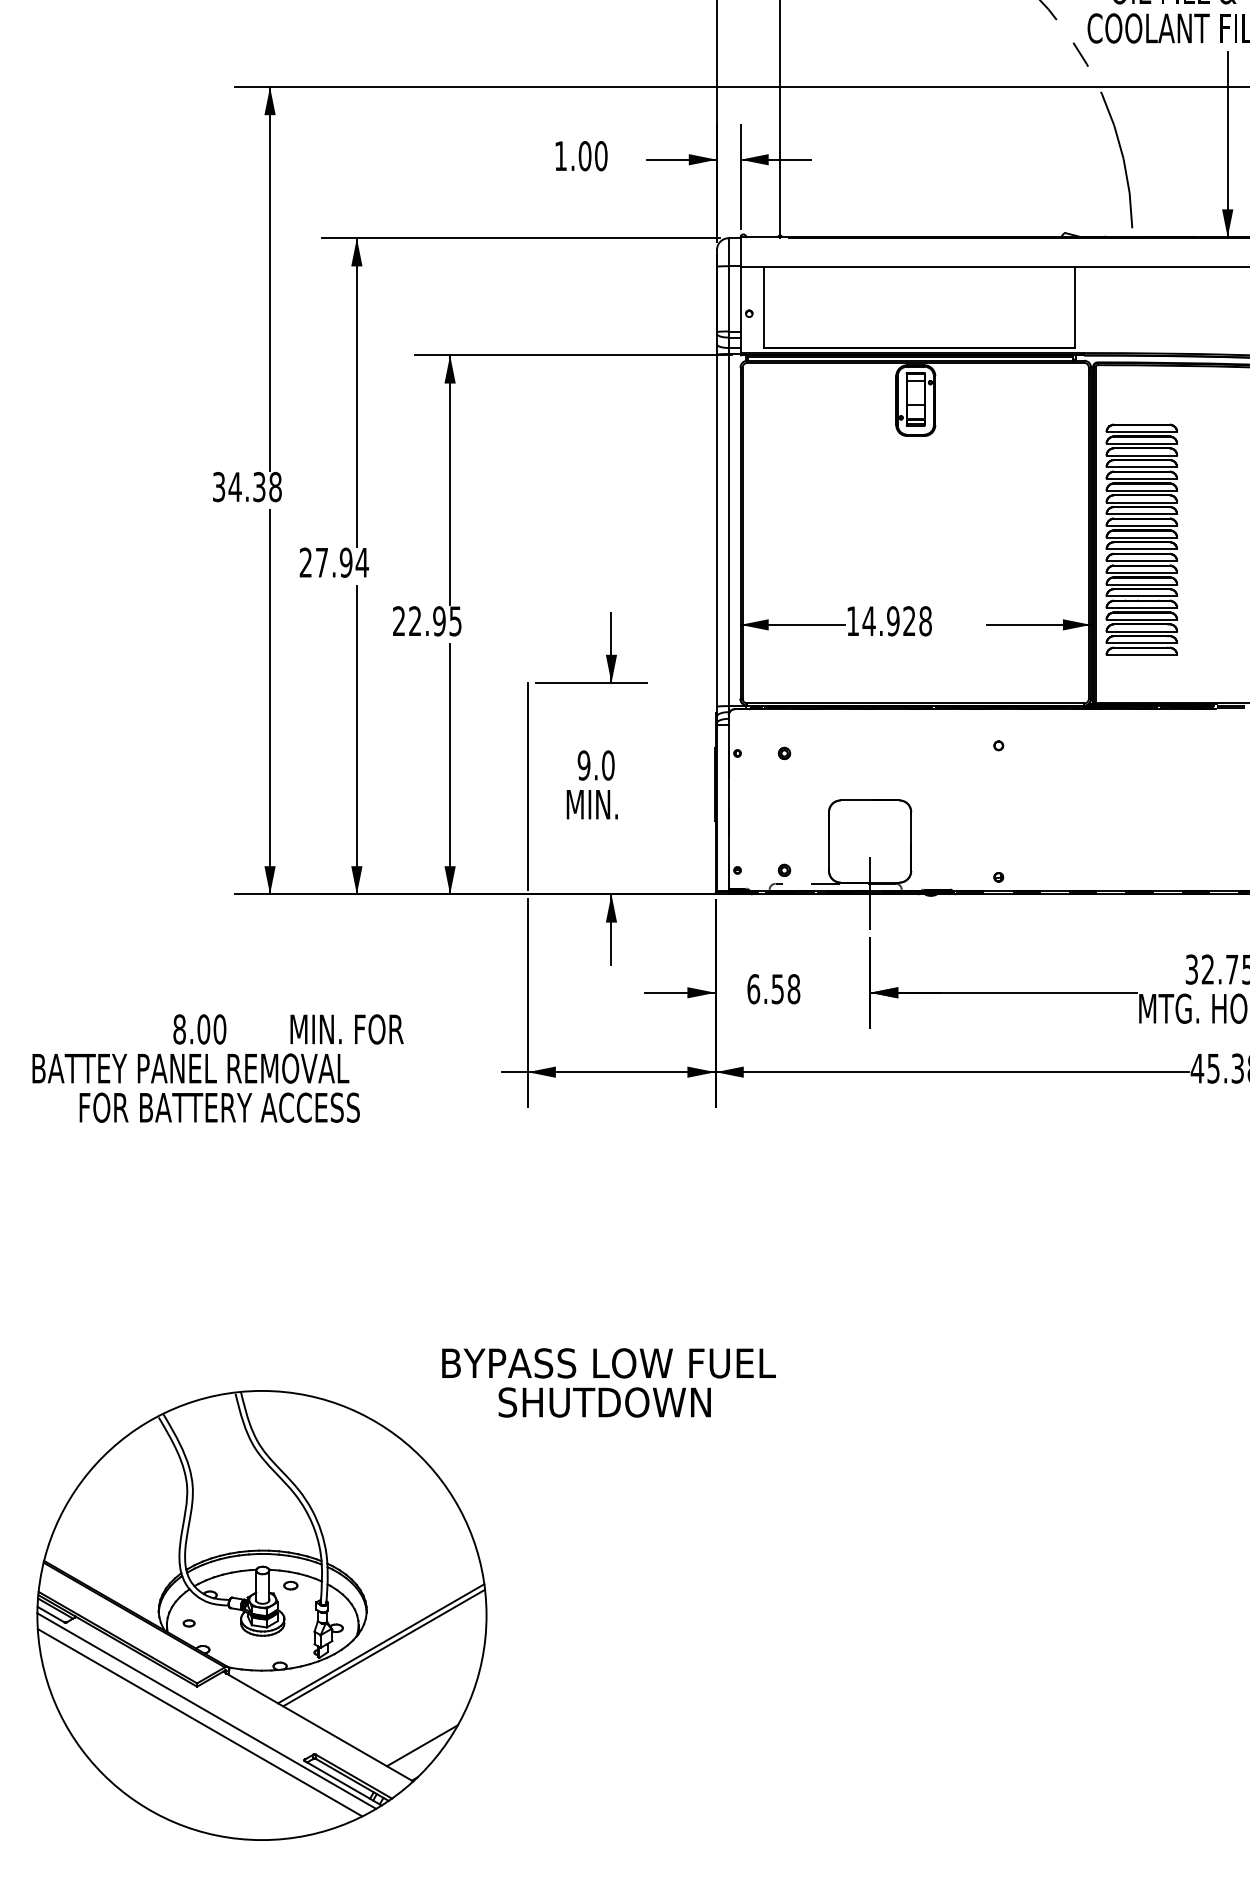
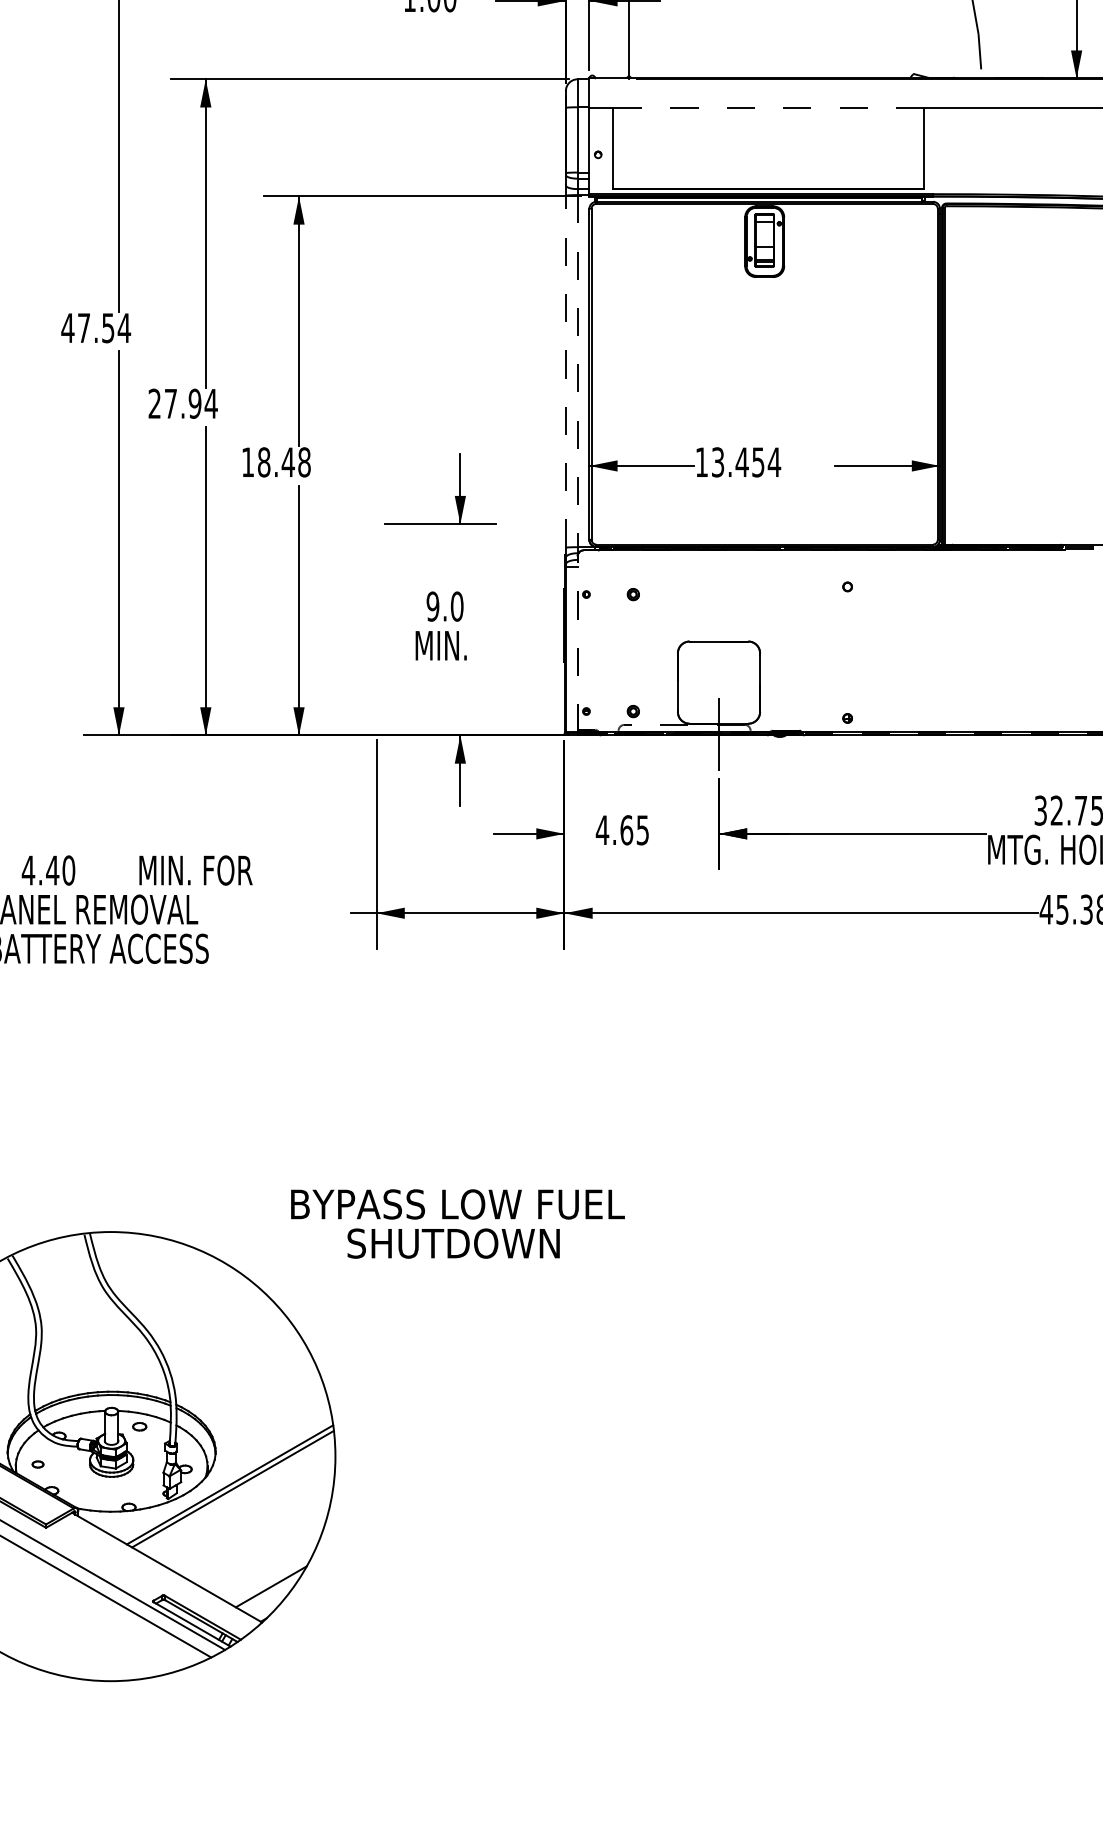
line: (919, 266) -> (768, 107), solid -> dashed
text: (247, 486) -> (96, 327), 34.38 -> 47.54
line: (717, 530) -> (566, 371), solid -> dashed
line: (728, 530) -> (577, 371), solid -> dashed
part: (1141, 539) -> (990, 380), removed
text: (427, 621) -> (276, 462), 22.95 -> 18.48
text: (897, 621) -> (746, 462), 14.928 -> 13.454
line: (527, 786) -> (376, 627), removed
line: (728, 802) -> (577, 643), solid -> dashed
text: (773, 989) -> (622, 830), 6.58 -> 4.65
text: (191, 1029) -> (40, 870), 8.00 -> 4.40

